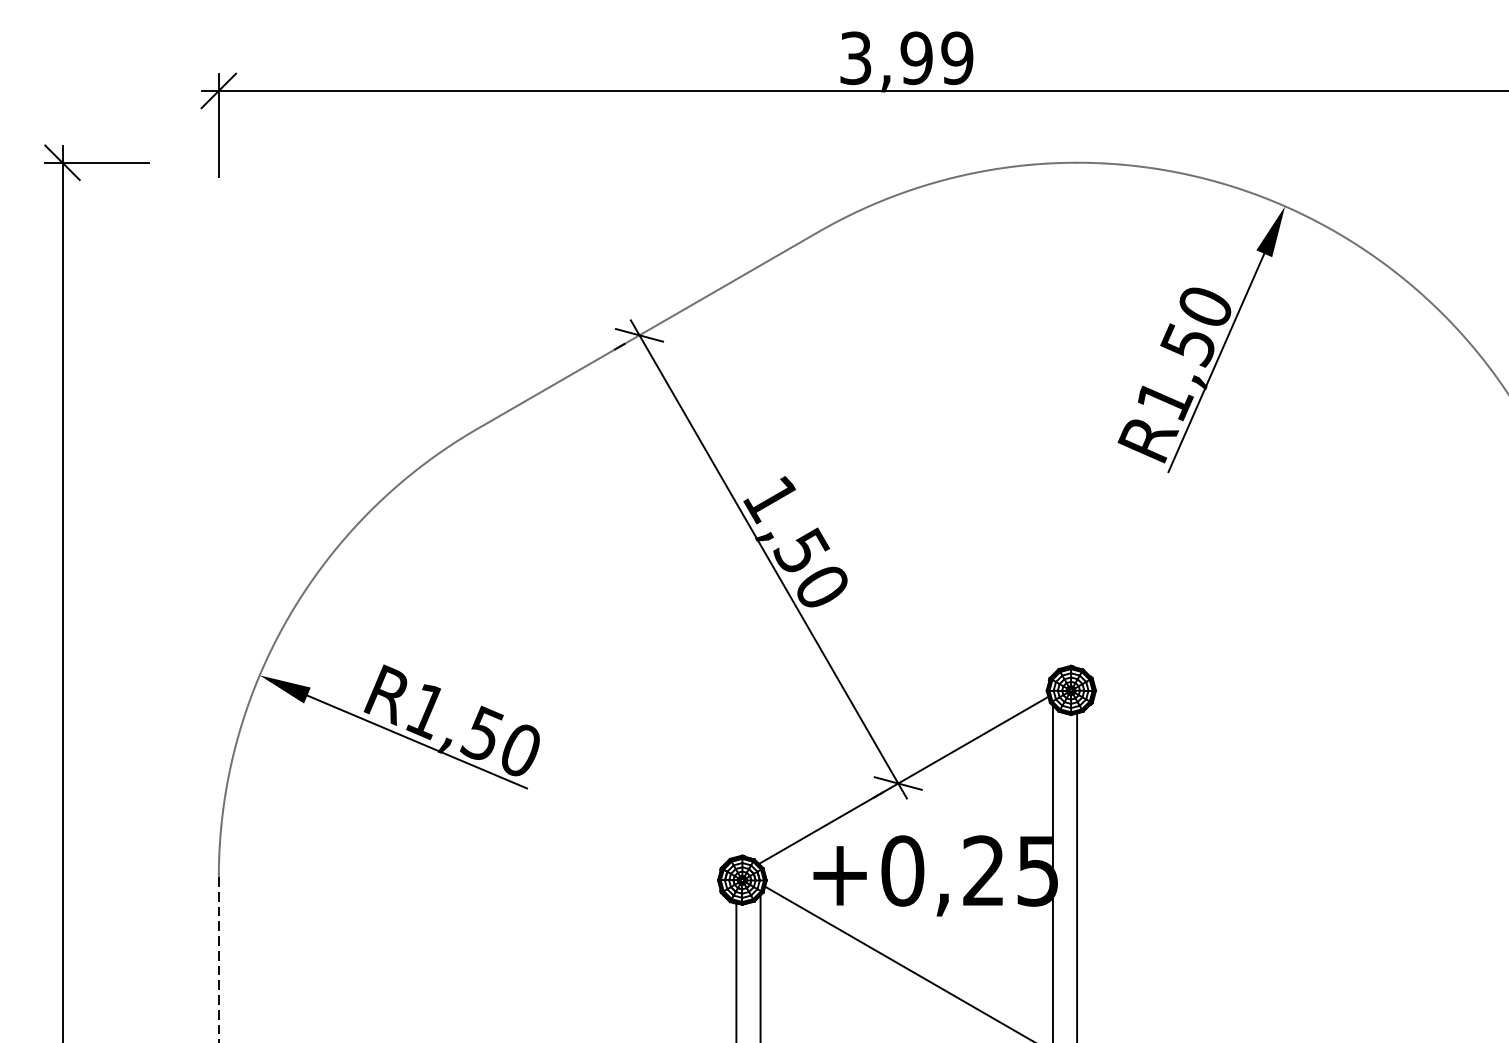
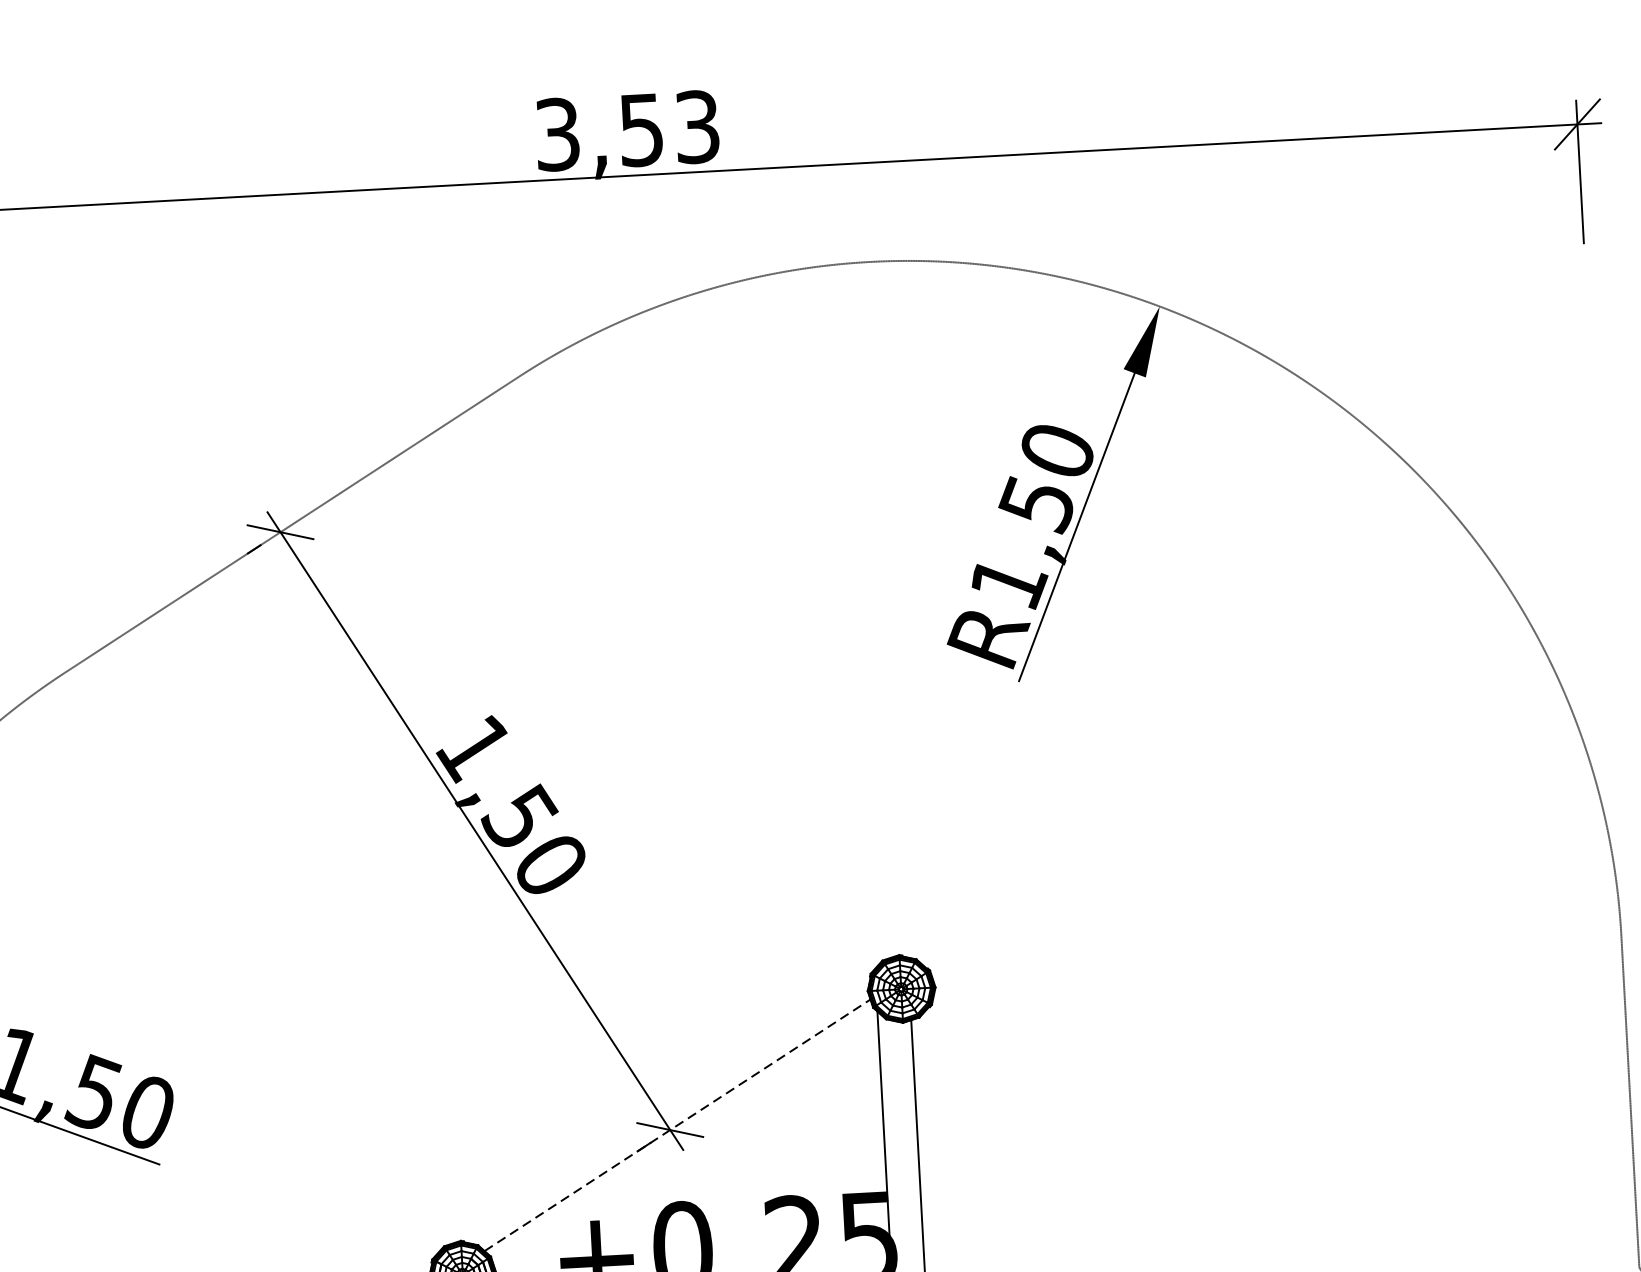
text: (936, 57) -> (668, 127), 3,99 -> 3,53
line: (903, 780) -> (677, 1125), solid -> dashed

